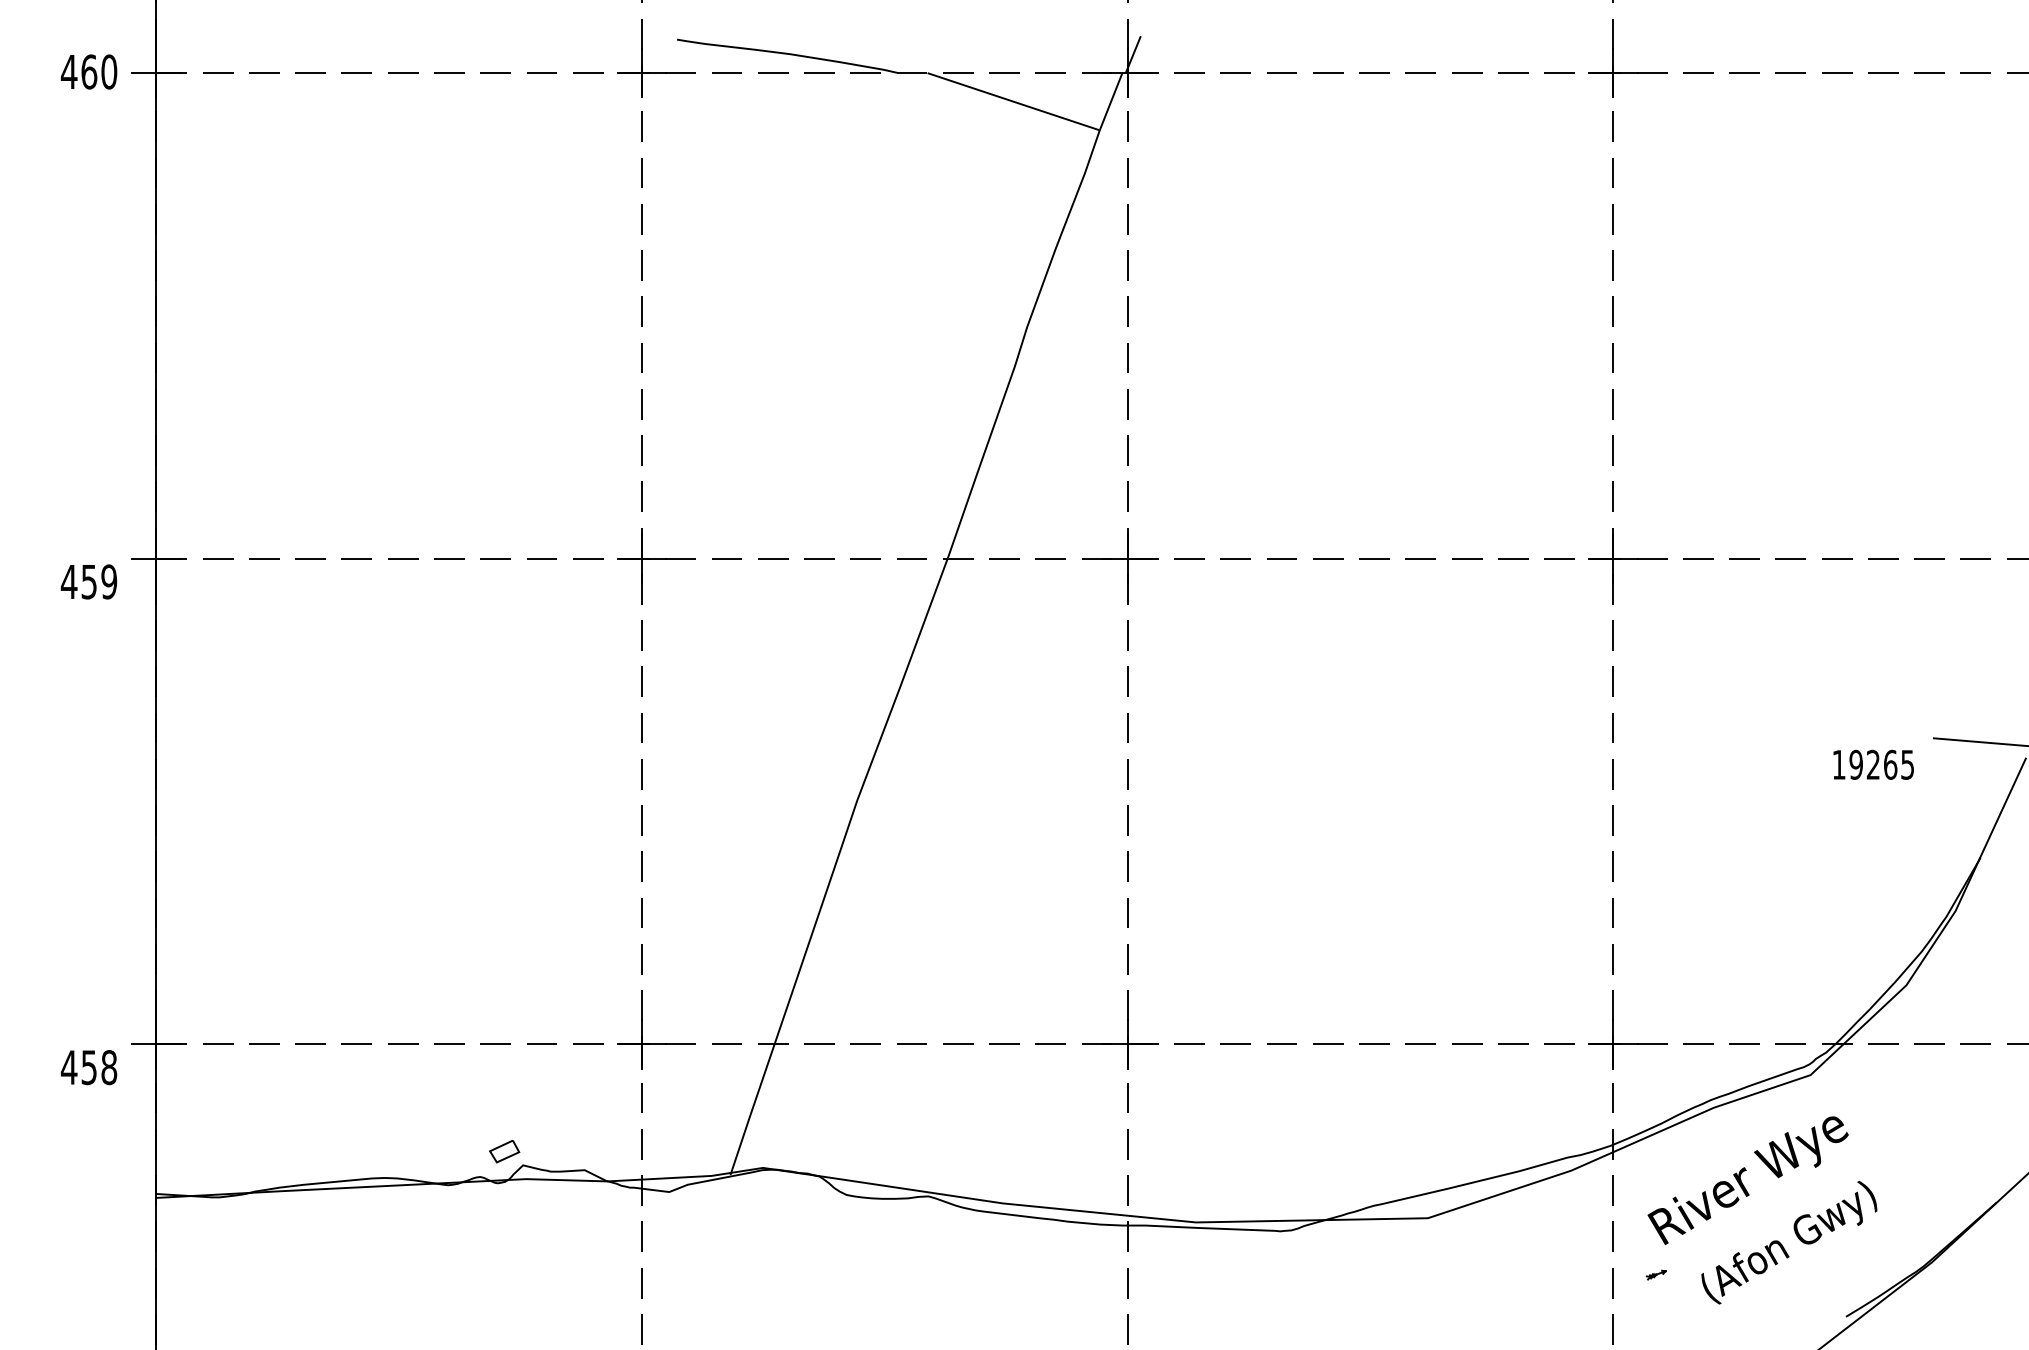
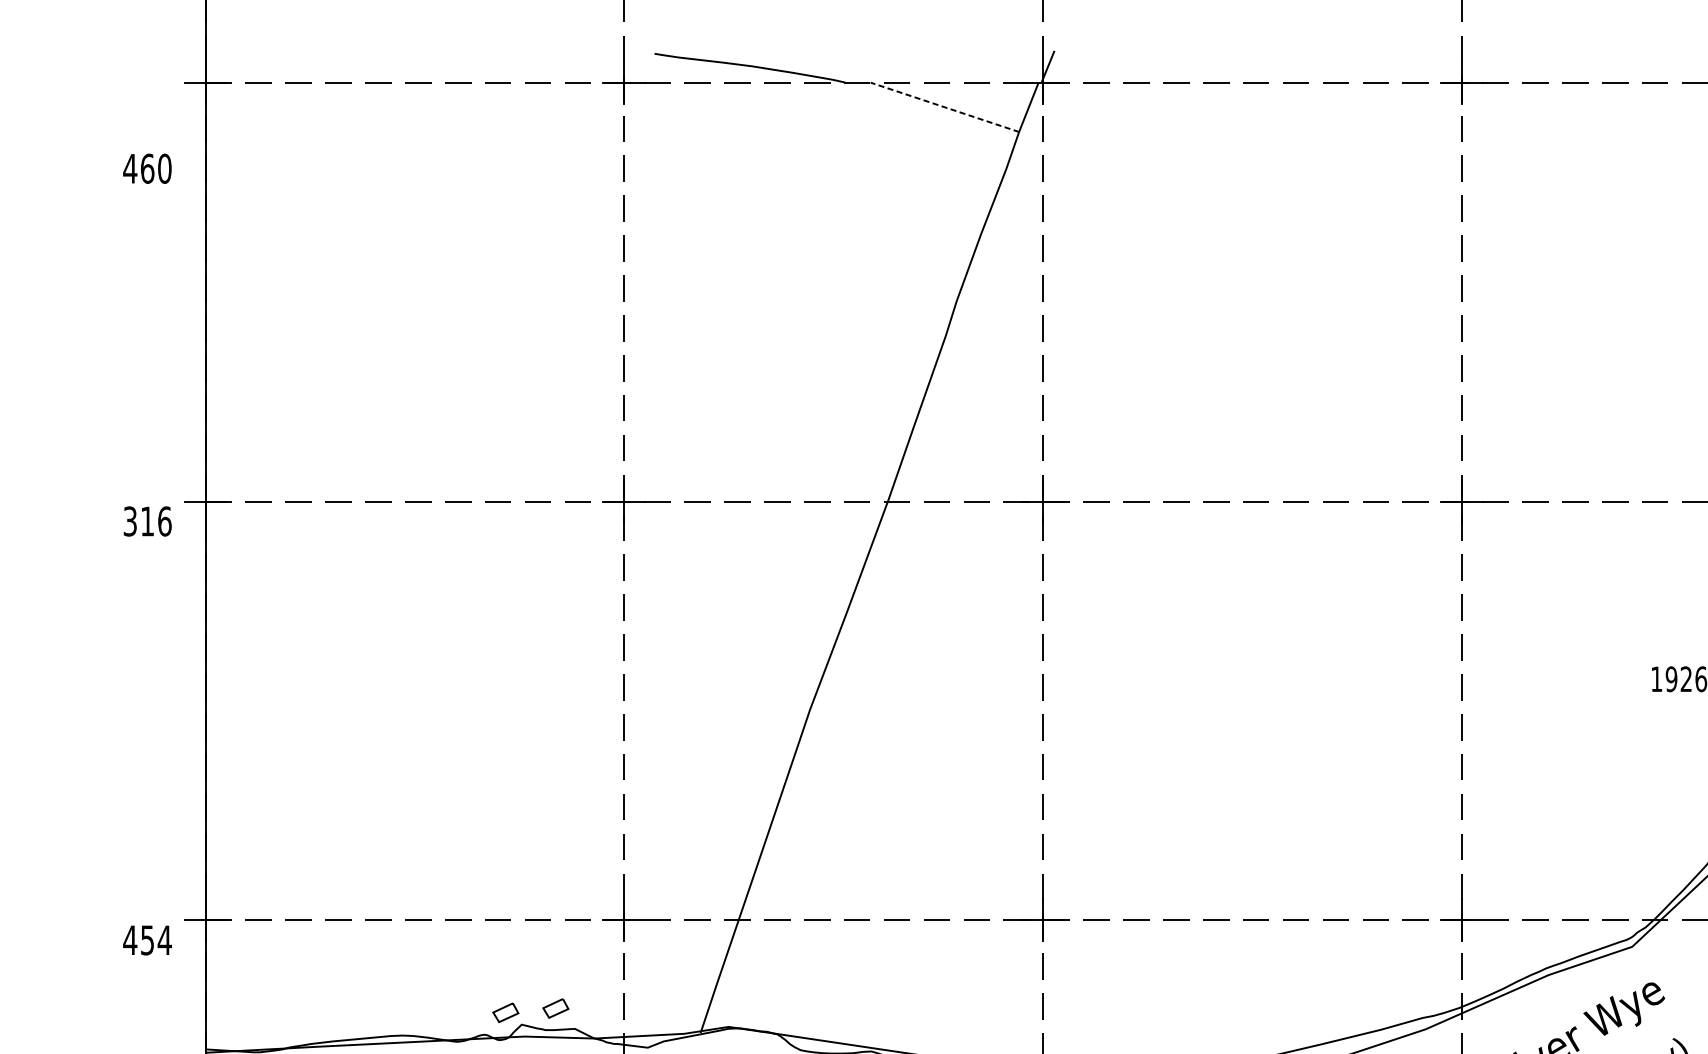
text: (88, 71) -> (146, 168), moved
line: (1013, 101) -> (944, 107), solid -> dashed
text: (88, 581) -> (146, 521), 459 -> 316
text: (108, 1067) -> (164, 940), 458 -> 454
part: (562, 1146) -> (555, 1008), added

